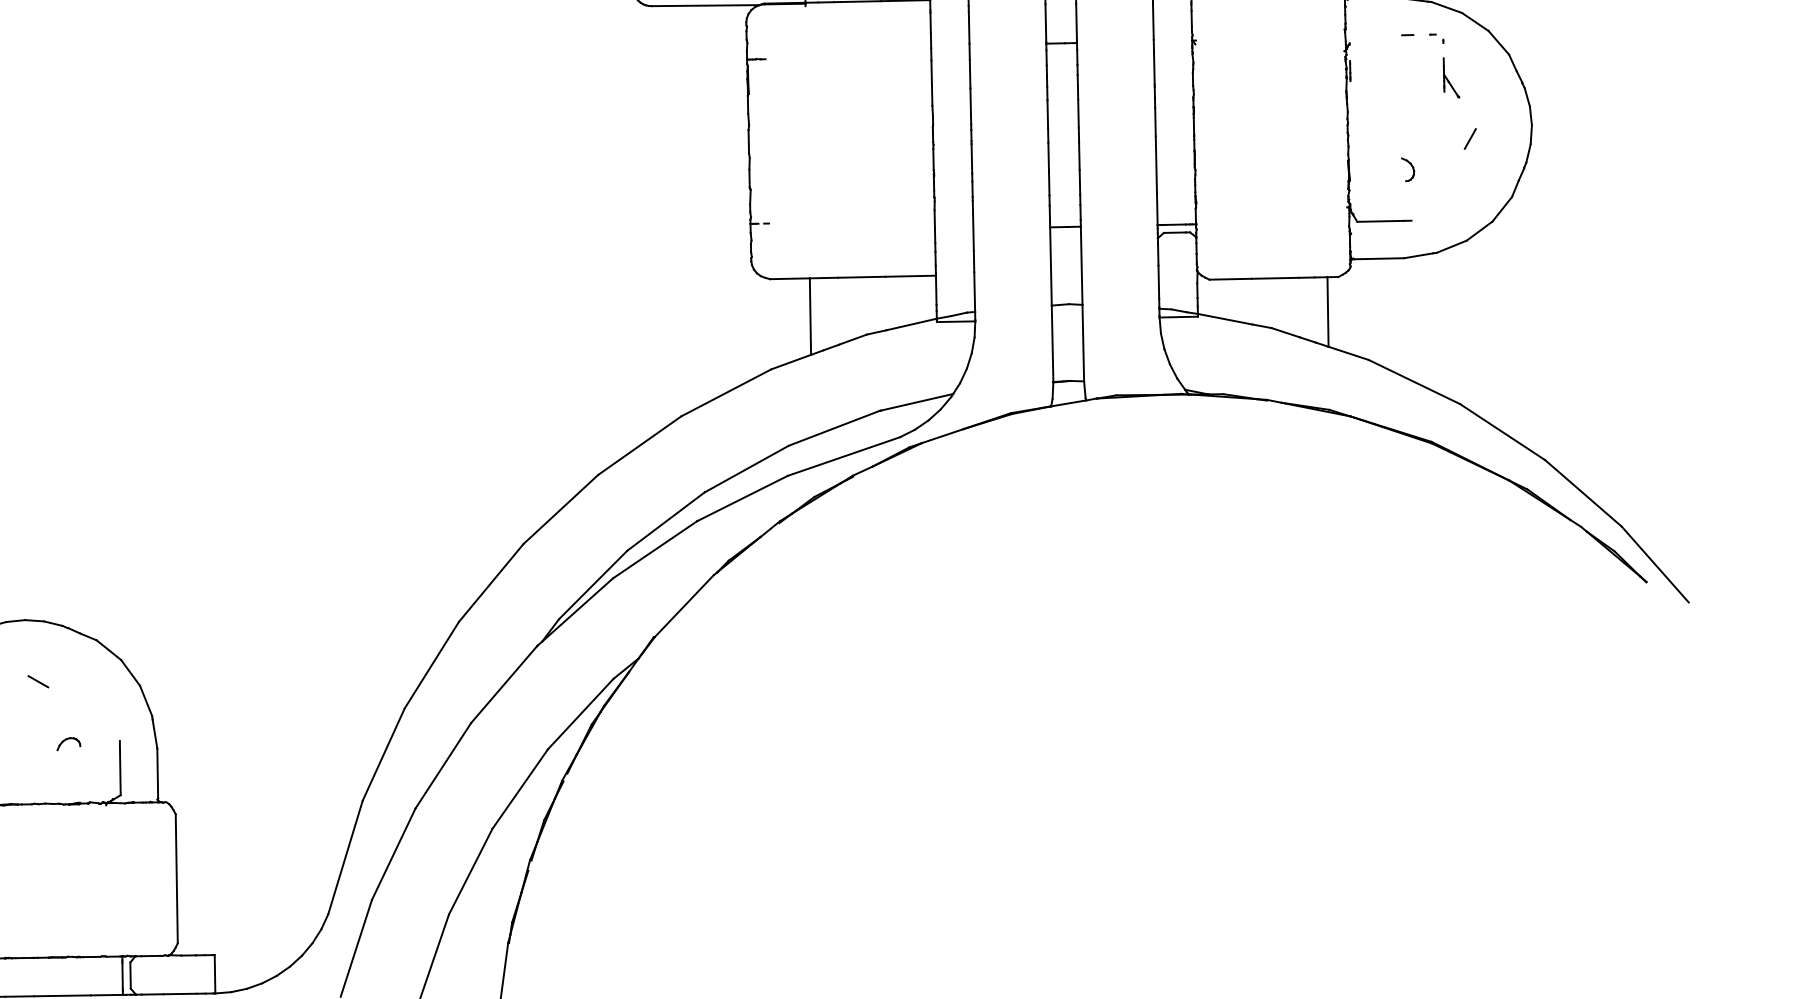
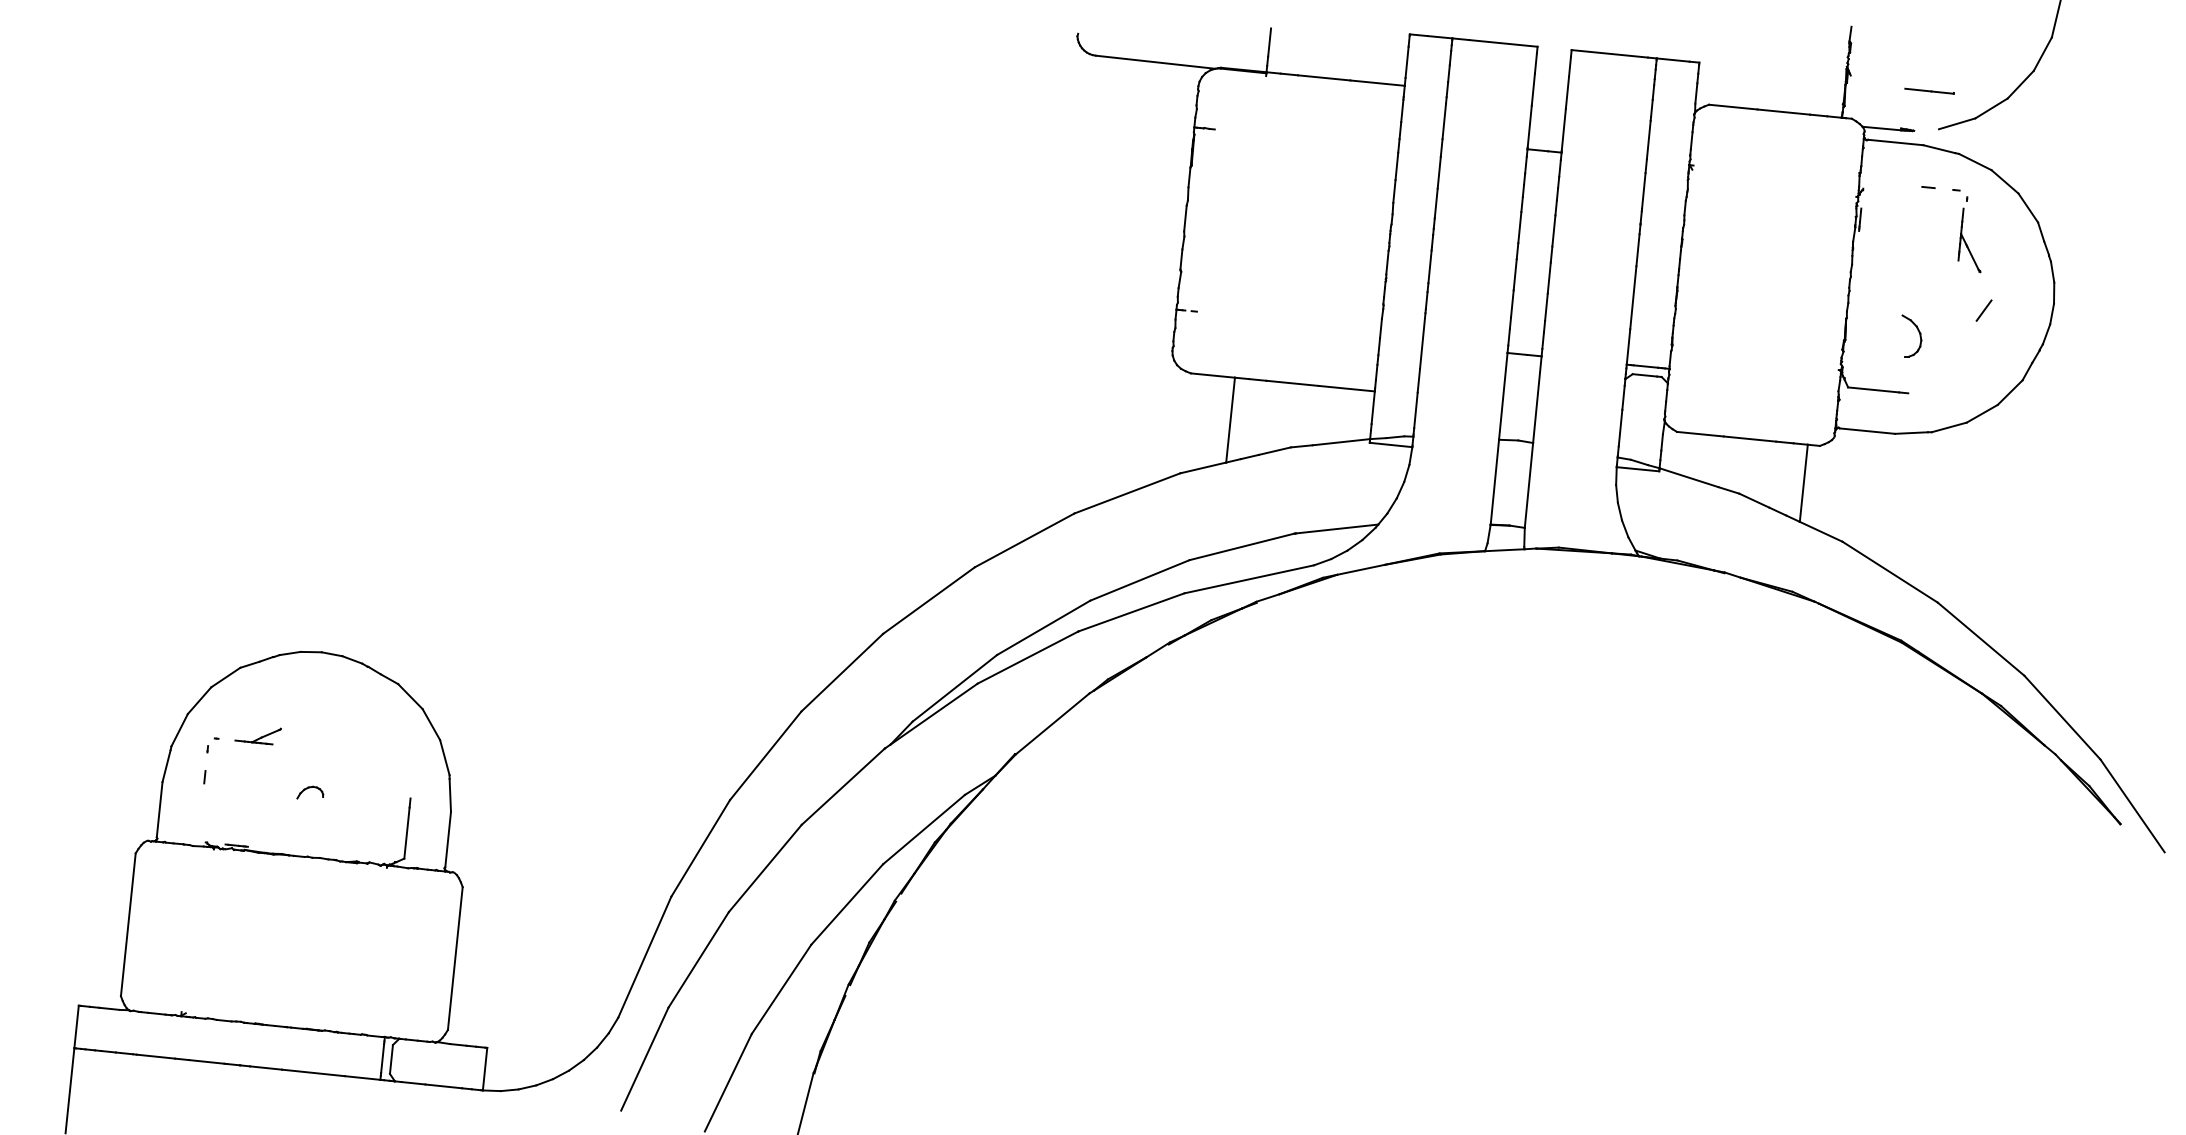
part: (1449, 78) -> (1969, 240), size x1.4
part: (1408, 168) -> (1911, 335), size x1.6
line: (38, 681) -> (328, 721), removed
part: (68, 743) -> (310, 792), moved

